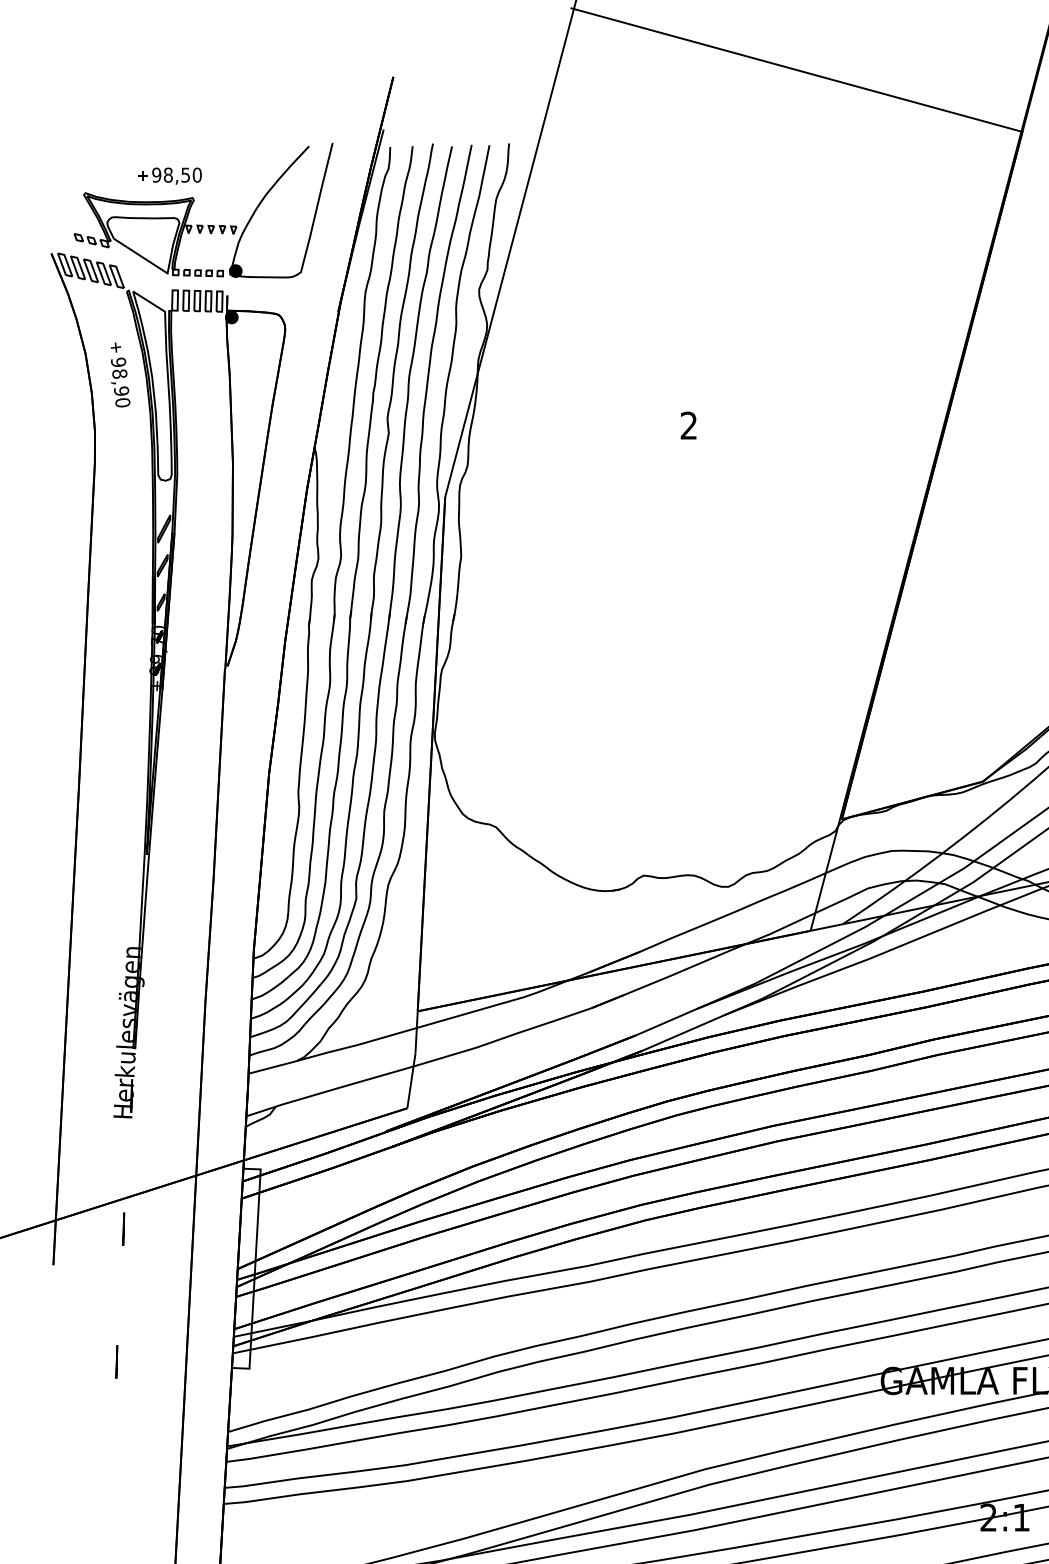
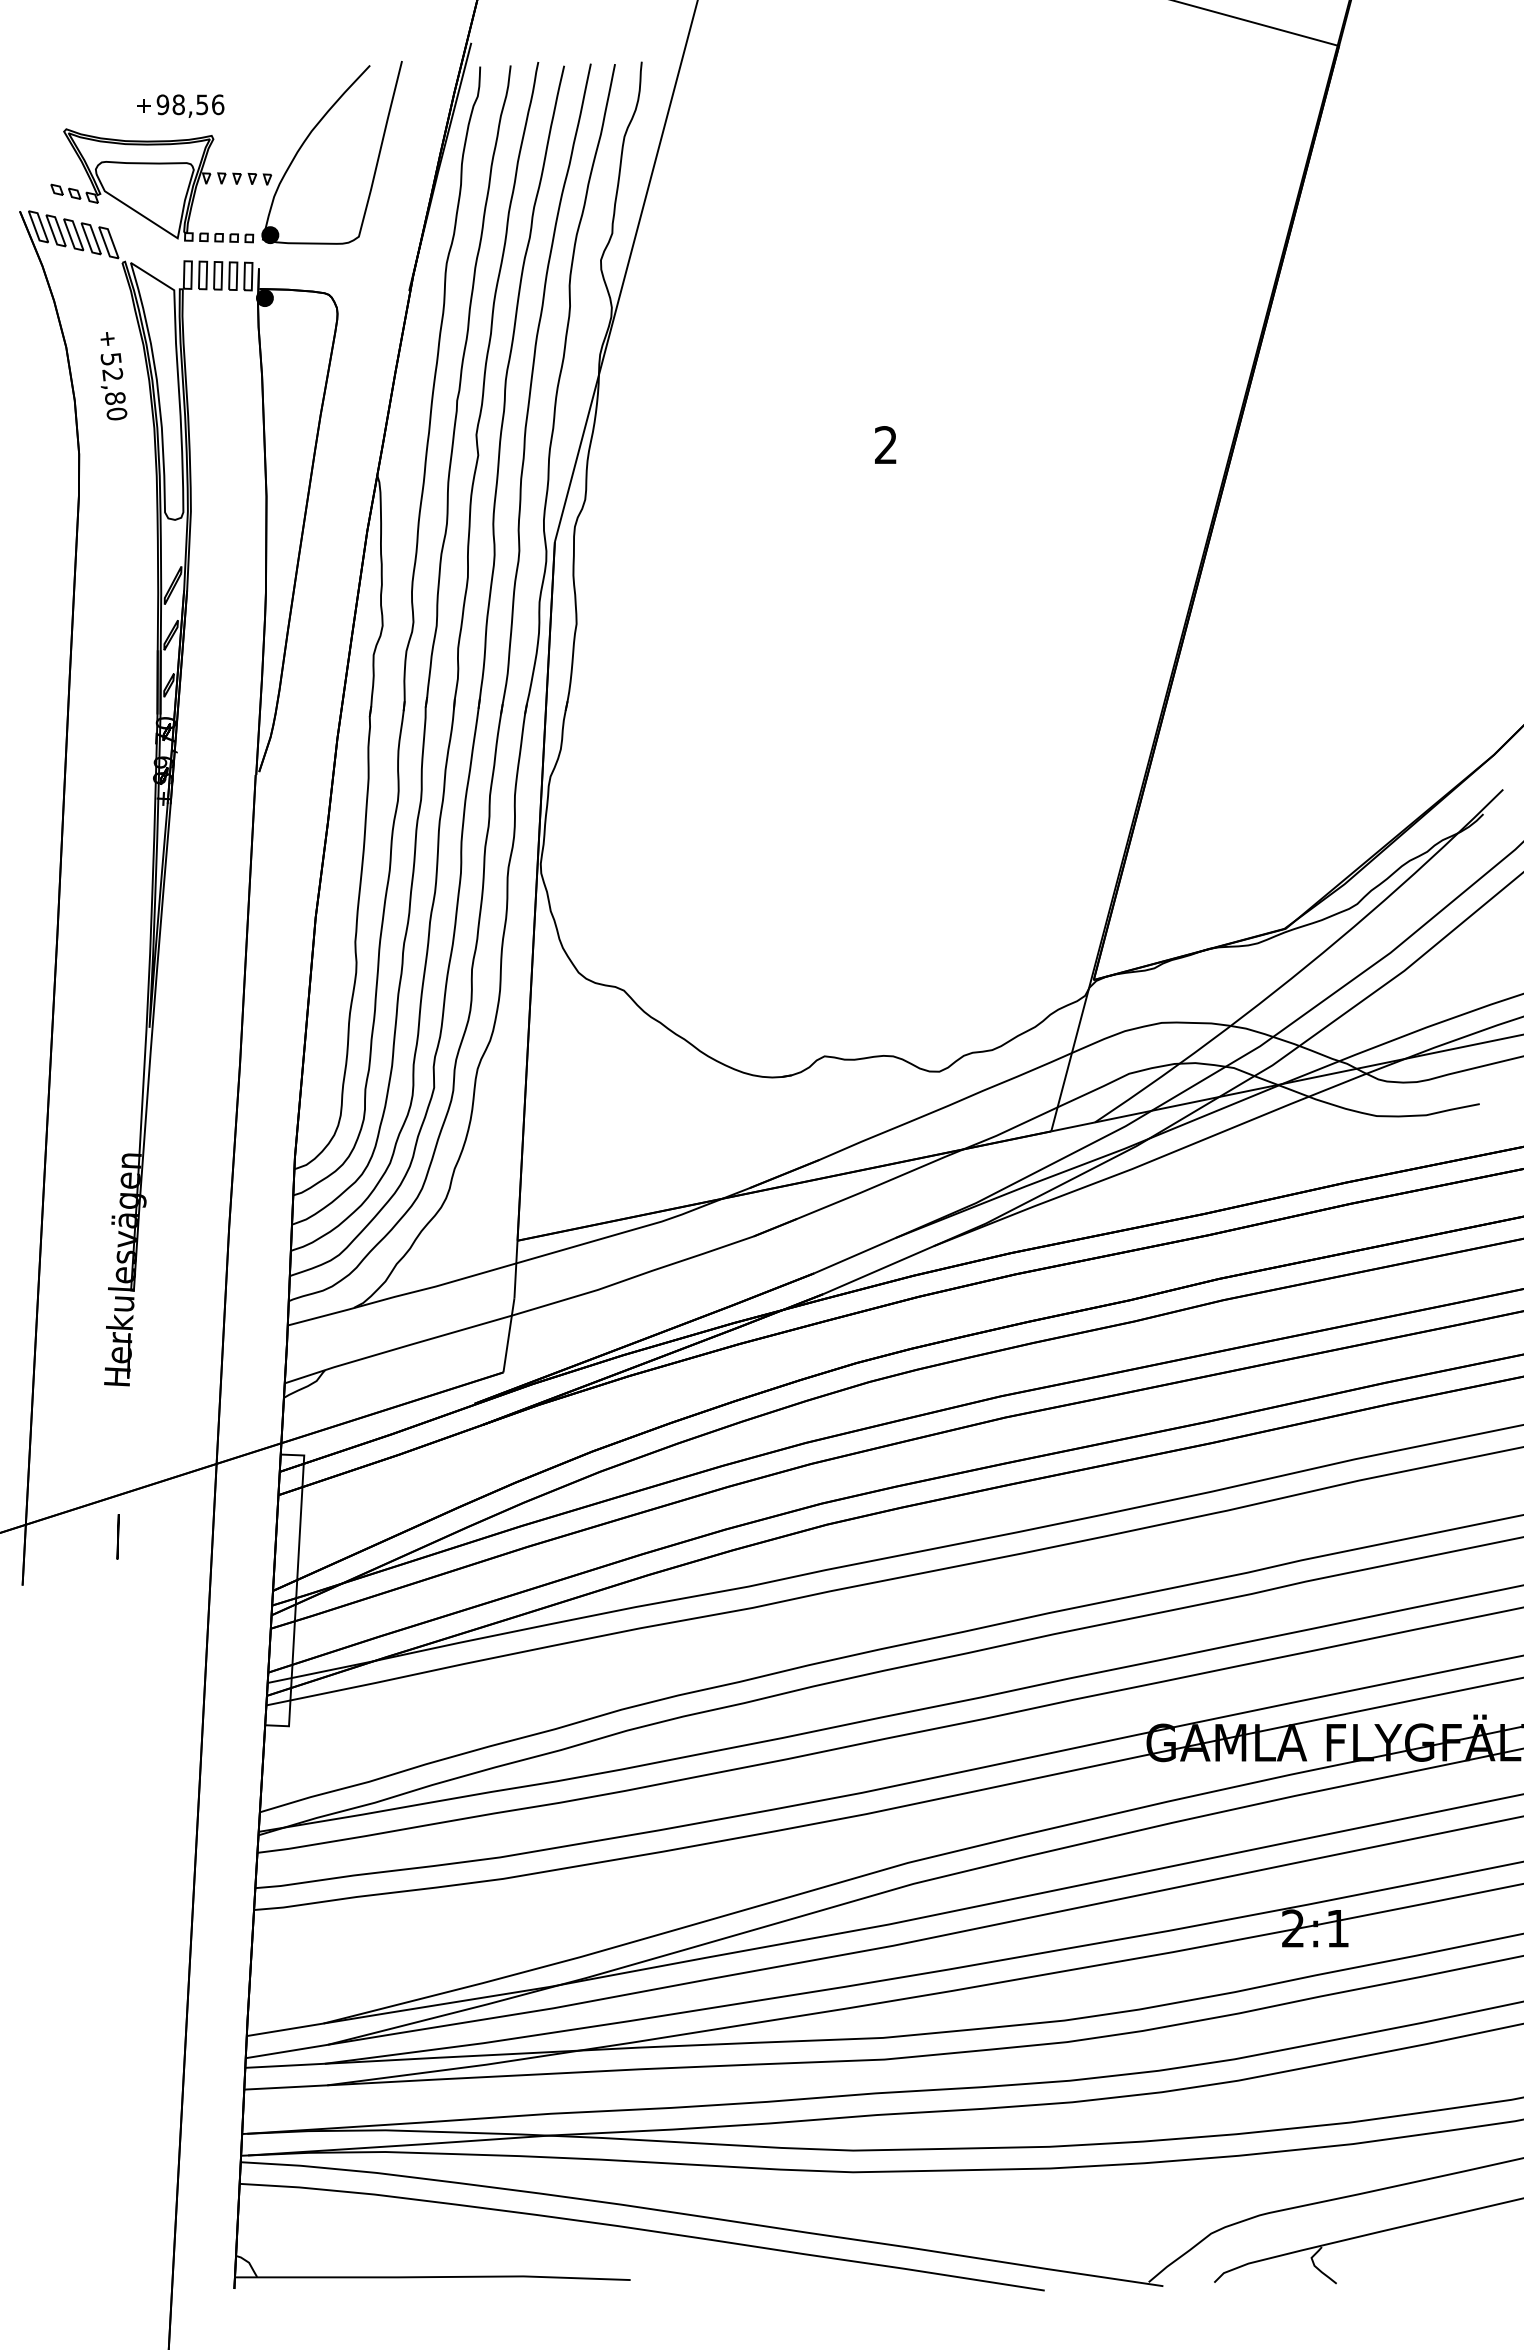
text: (197, 174) -> (218, 104), 98,50 -> 98,56
text: (120, 376) -> (113, 378), 98,90 -> 52,80
line: (116, 1361) -> (108, 1716), removed

